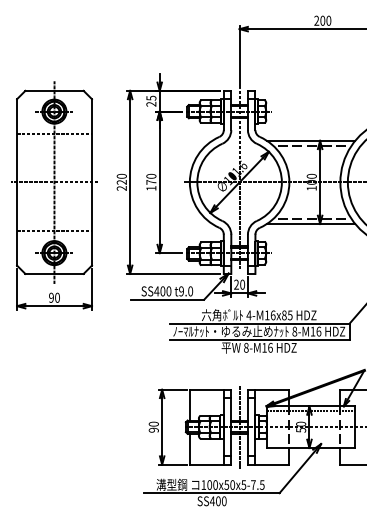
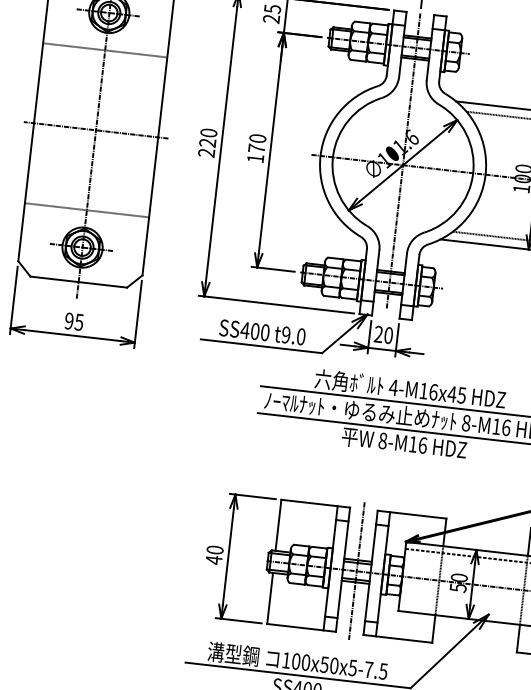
text: (57, 297) -> (79, 321), 90 -> 95
text: (283, 315) -> (450, 394), 4-M16x85 -> 4-M16x45
text: (153, 429) -> (213, 558), 90 -> 40

